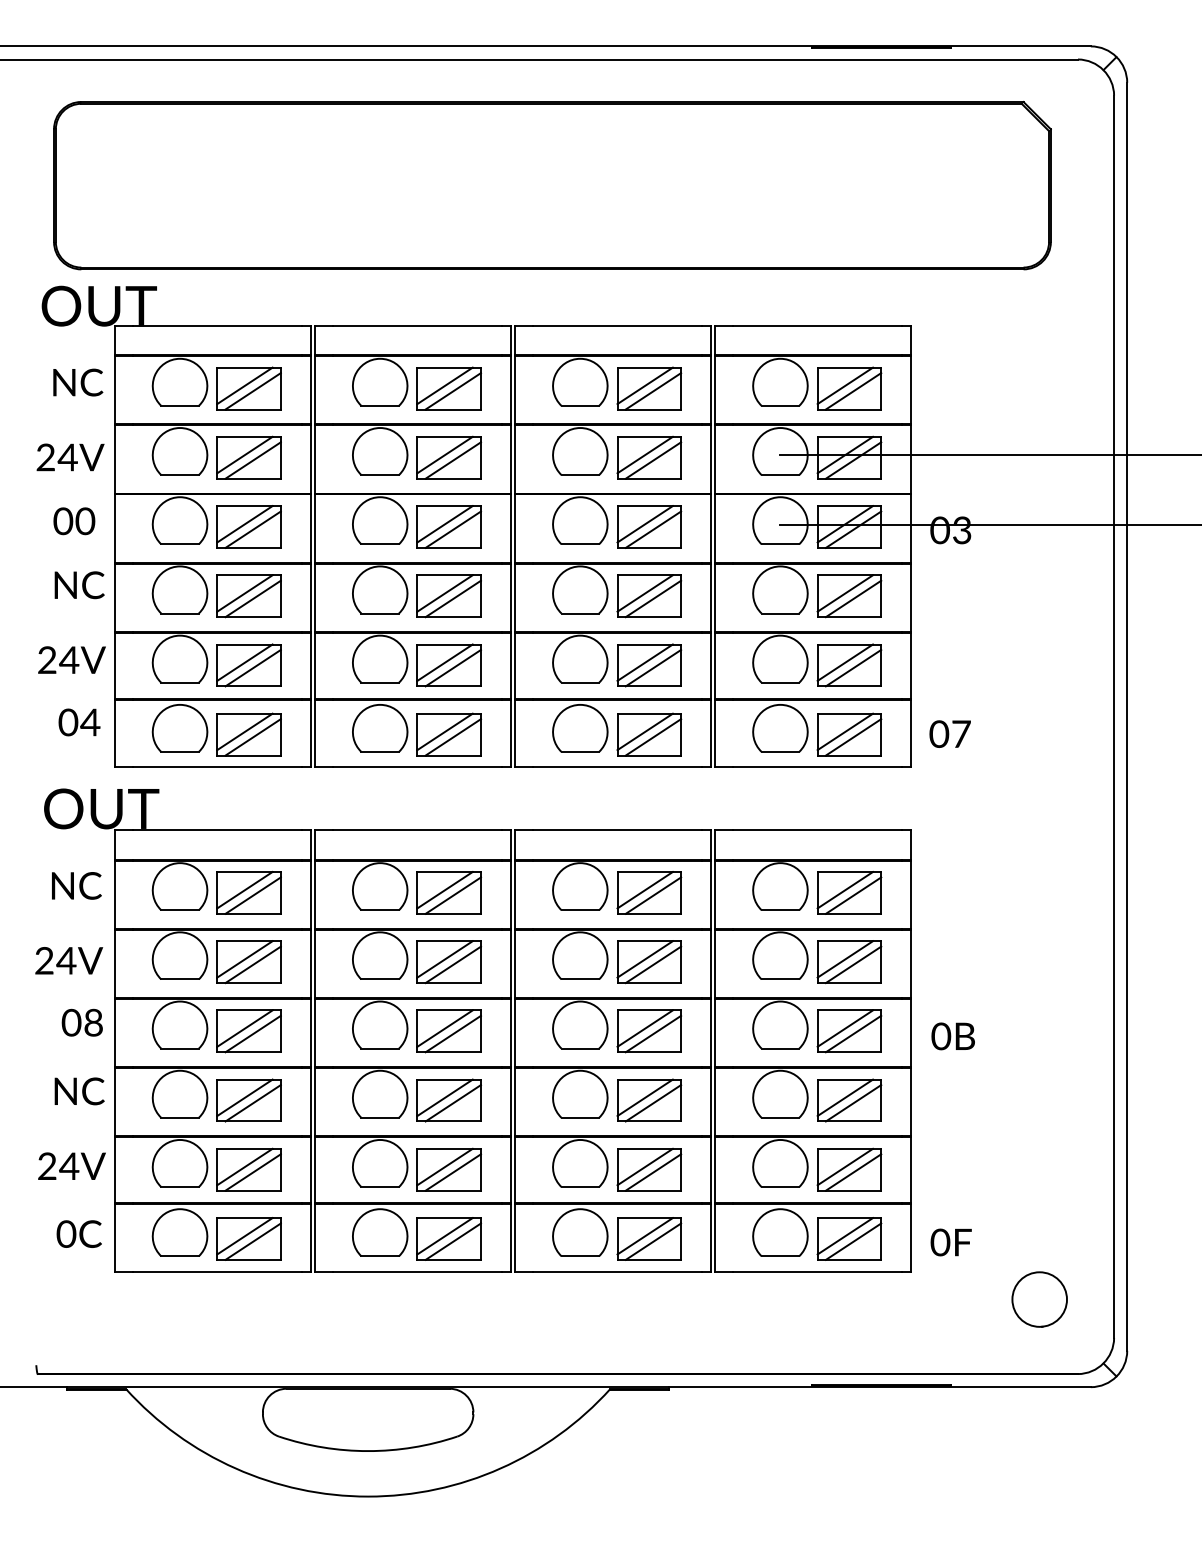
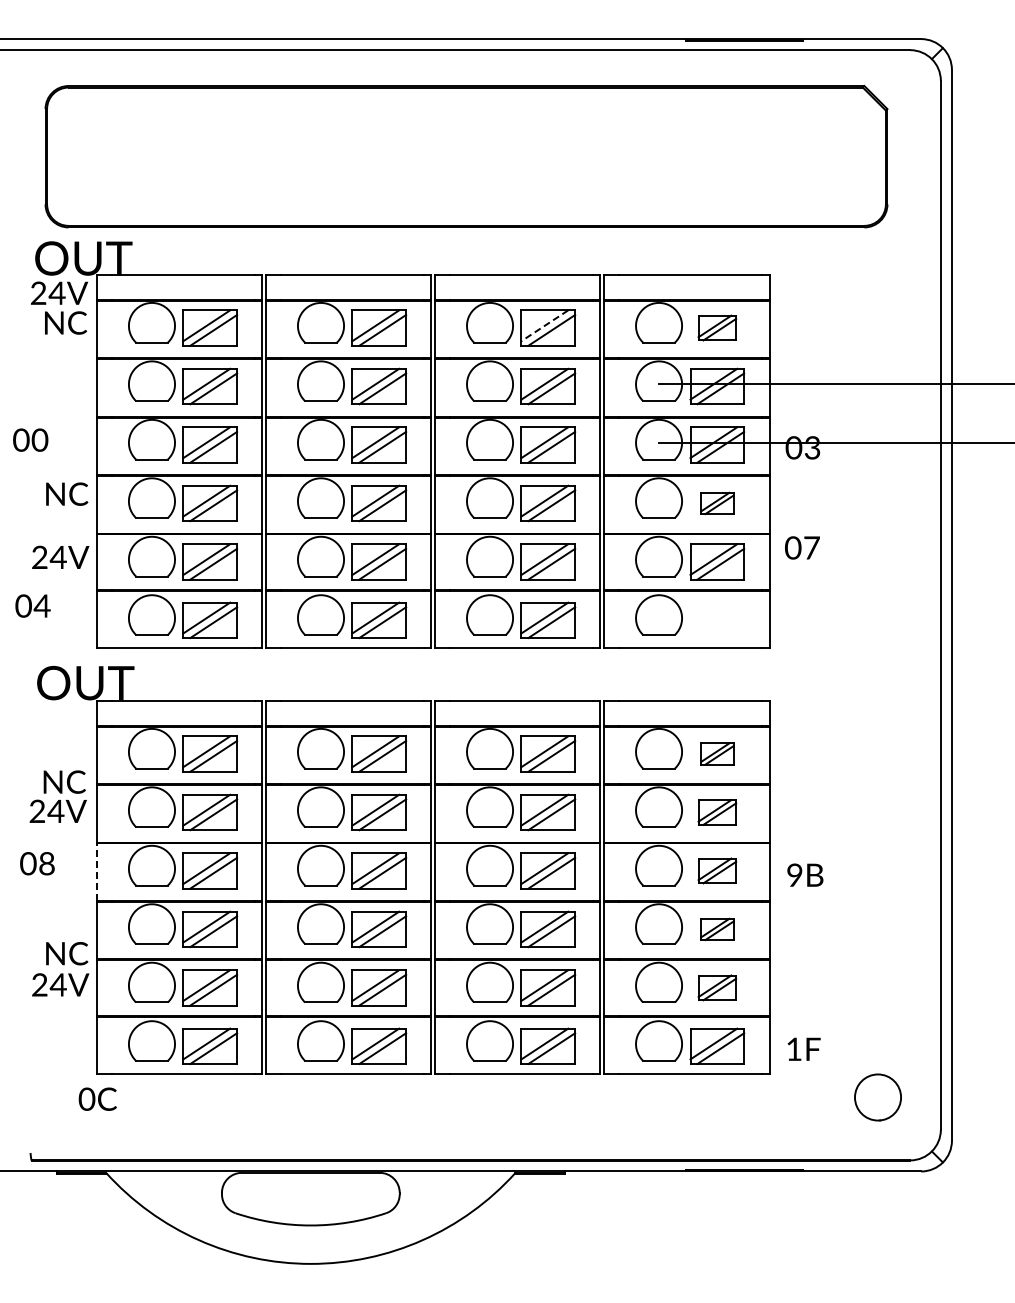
line: (644, 385) -> (544, 325), solid -> dashed
part: (849, 387) -> (717, 327), size x0.7
text: (70, 456) -> (59, 292), moved
text: (74, 520) -> (30, 439), moved
part: (849, 596) -> (717, 503), size x0.6
text: (78, 721) -> (32, 605), moved
text: (950, 733) -> (802, 547), moved
part: (849, 734) -> (717, 620), removed
text: (76, 885) -> (64, 781), moved
part: (849, 892) -> (717, 753), size x0.6
part: (849, 962) -> (717, 812), size x0.7
text: (82, 1022) -> (37, 863), moved
part: (849, 1030) -> (717, 870), size x0.7
line: (114, 1033) -> (96, 872), solid -> dashed
text: (940, 1036) -> (794, 875), 0B -> 9B
text: (80, 1091) -> (67, 953), moved
part: (849, 1100) -> (717, 929), size x0.6
part: (849, 1169) -> (717, 987), size x0.7
text: (78, 1233) -> (97, 1098), moved
text: (940, 1241) -> (794, 1048), 0F -> 1F

